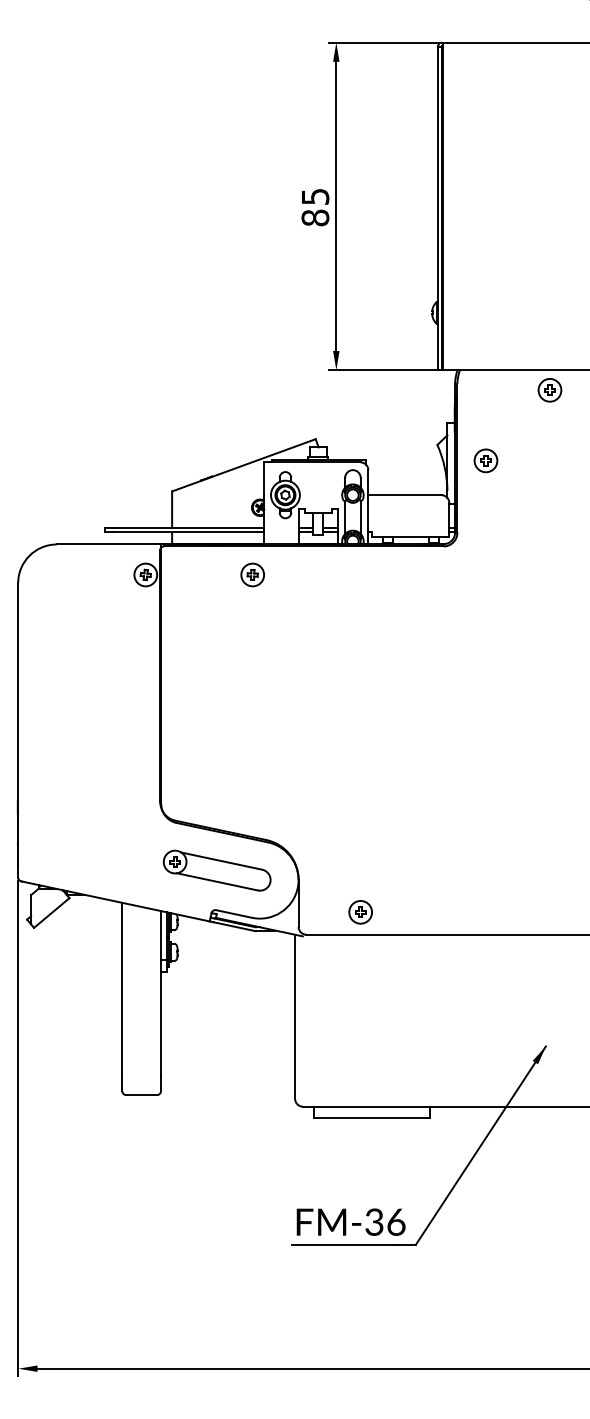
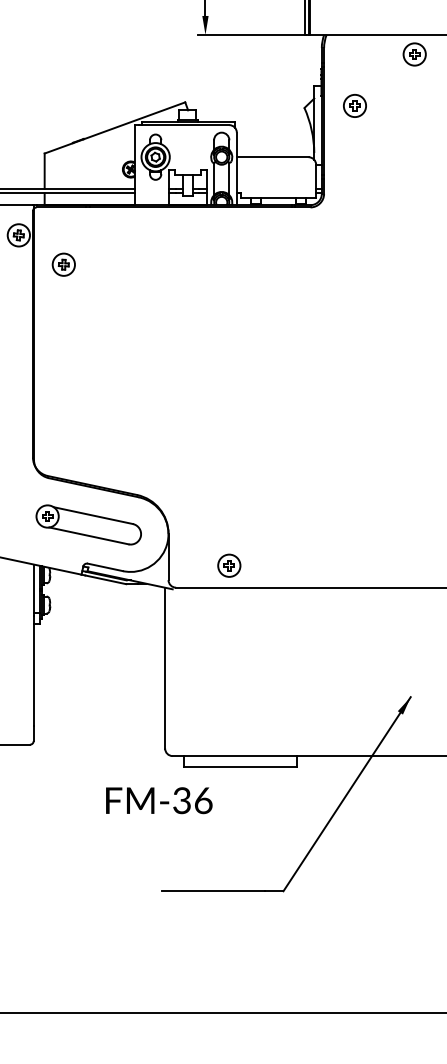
part: (485, 460) -> (354, 105), moved
part: (252, 574) -> (63, 264), moved
text: (350, 1221) -> (158, 800), moved

